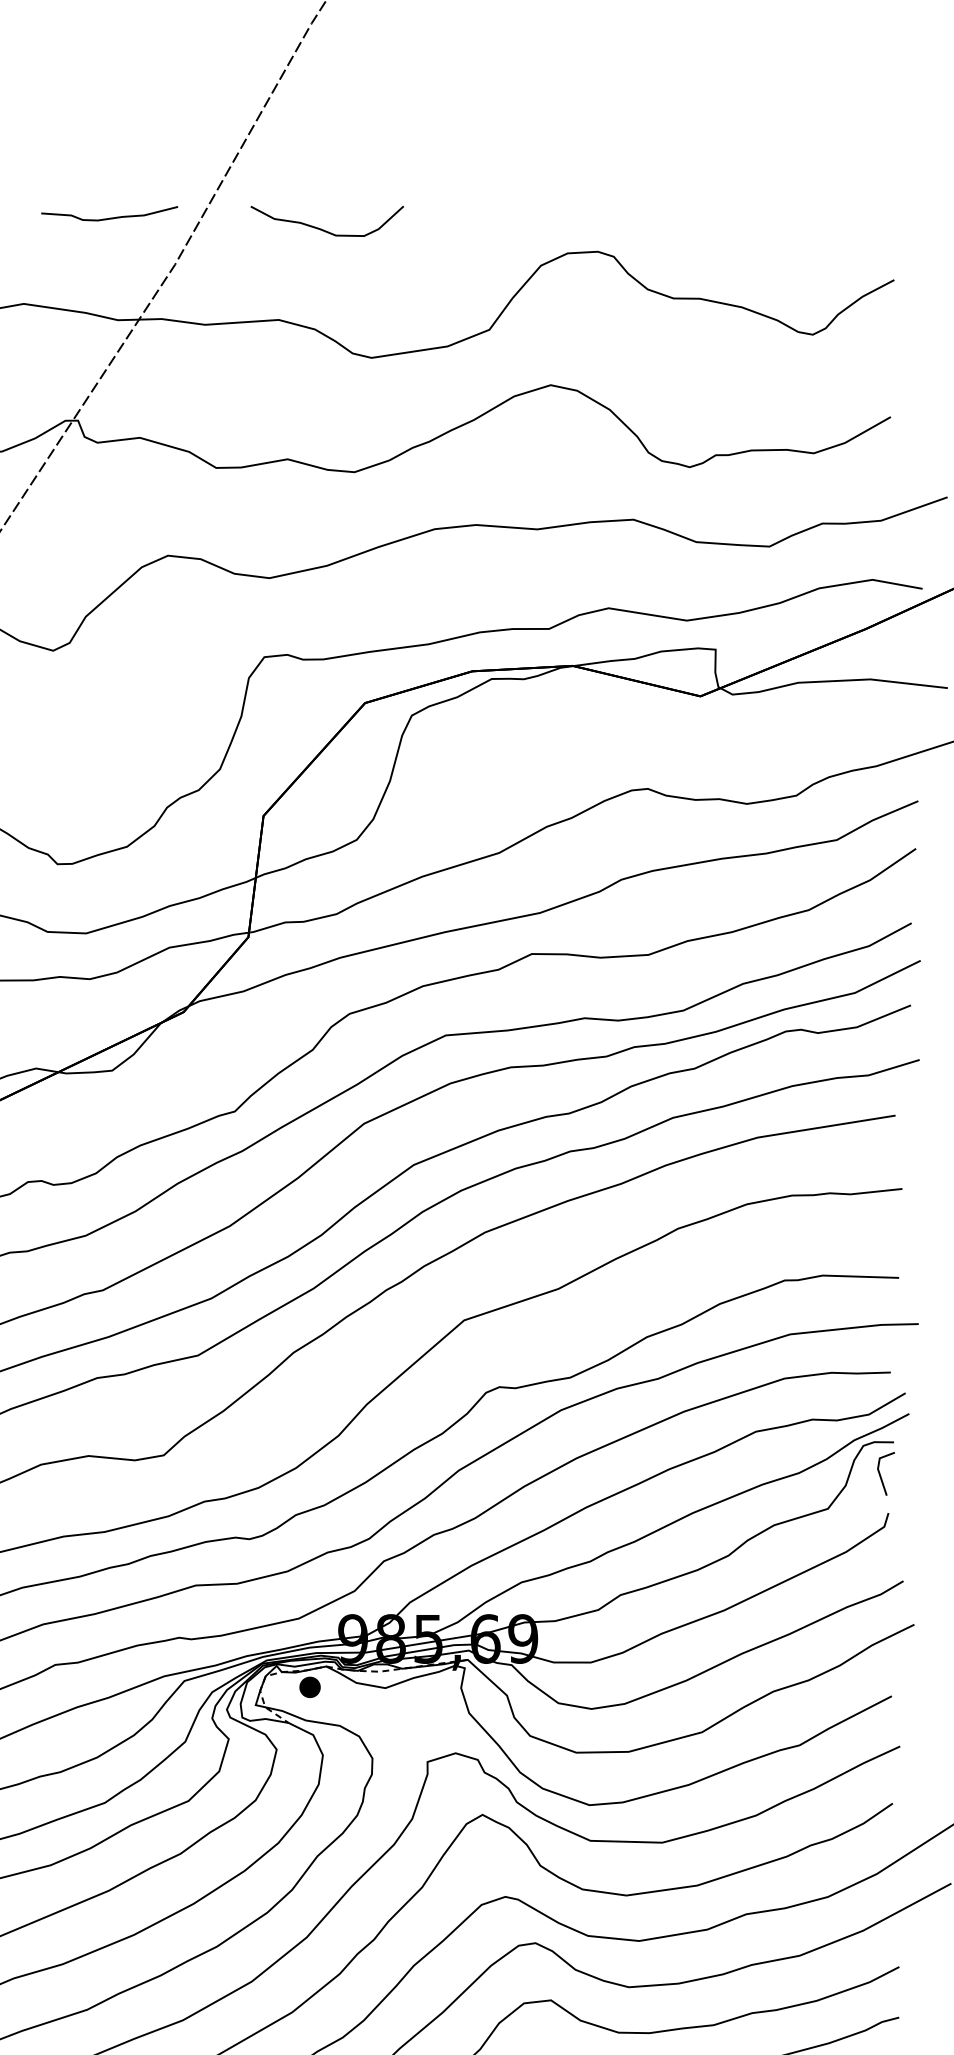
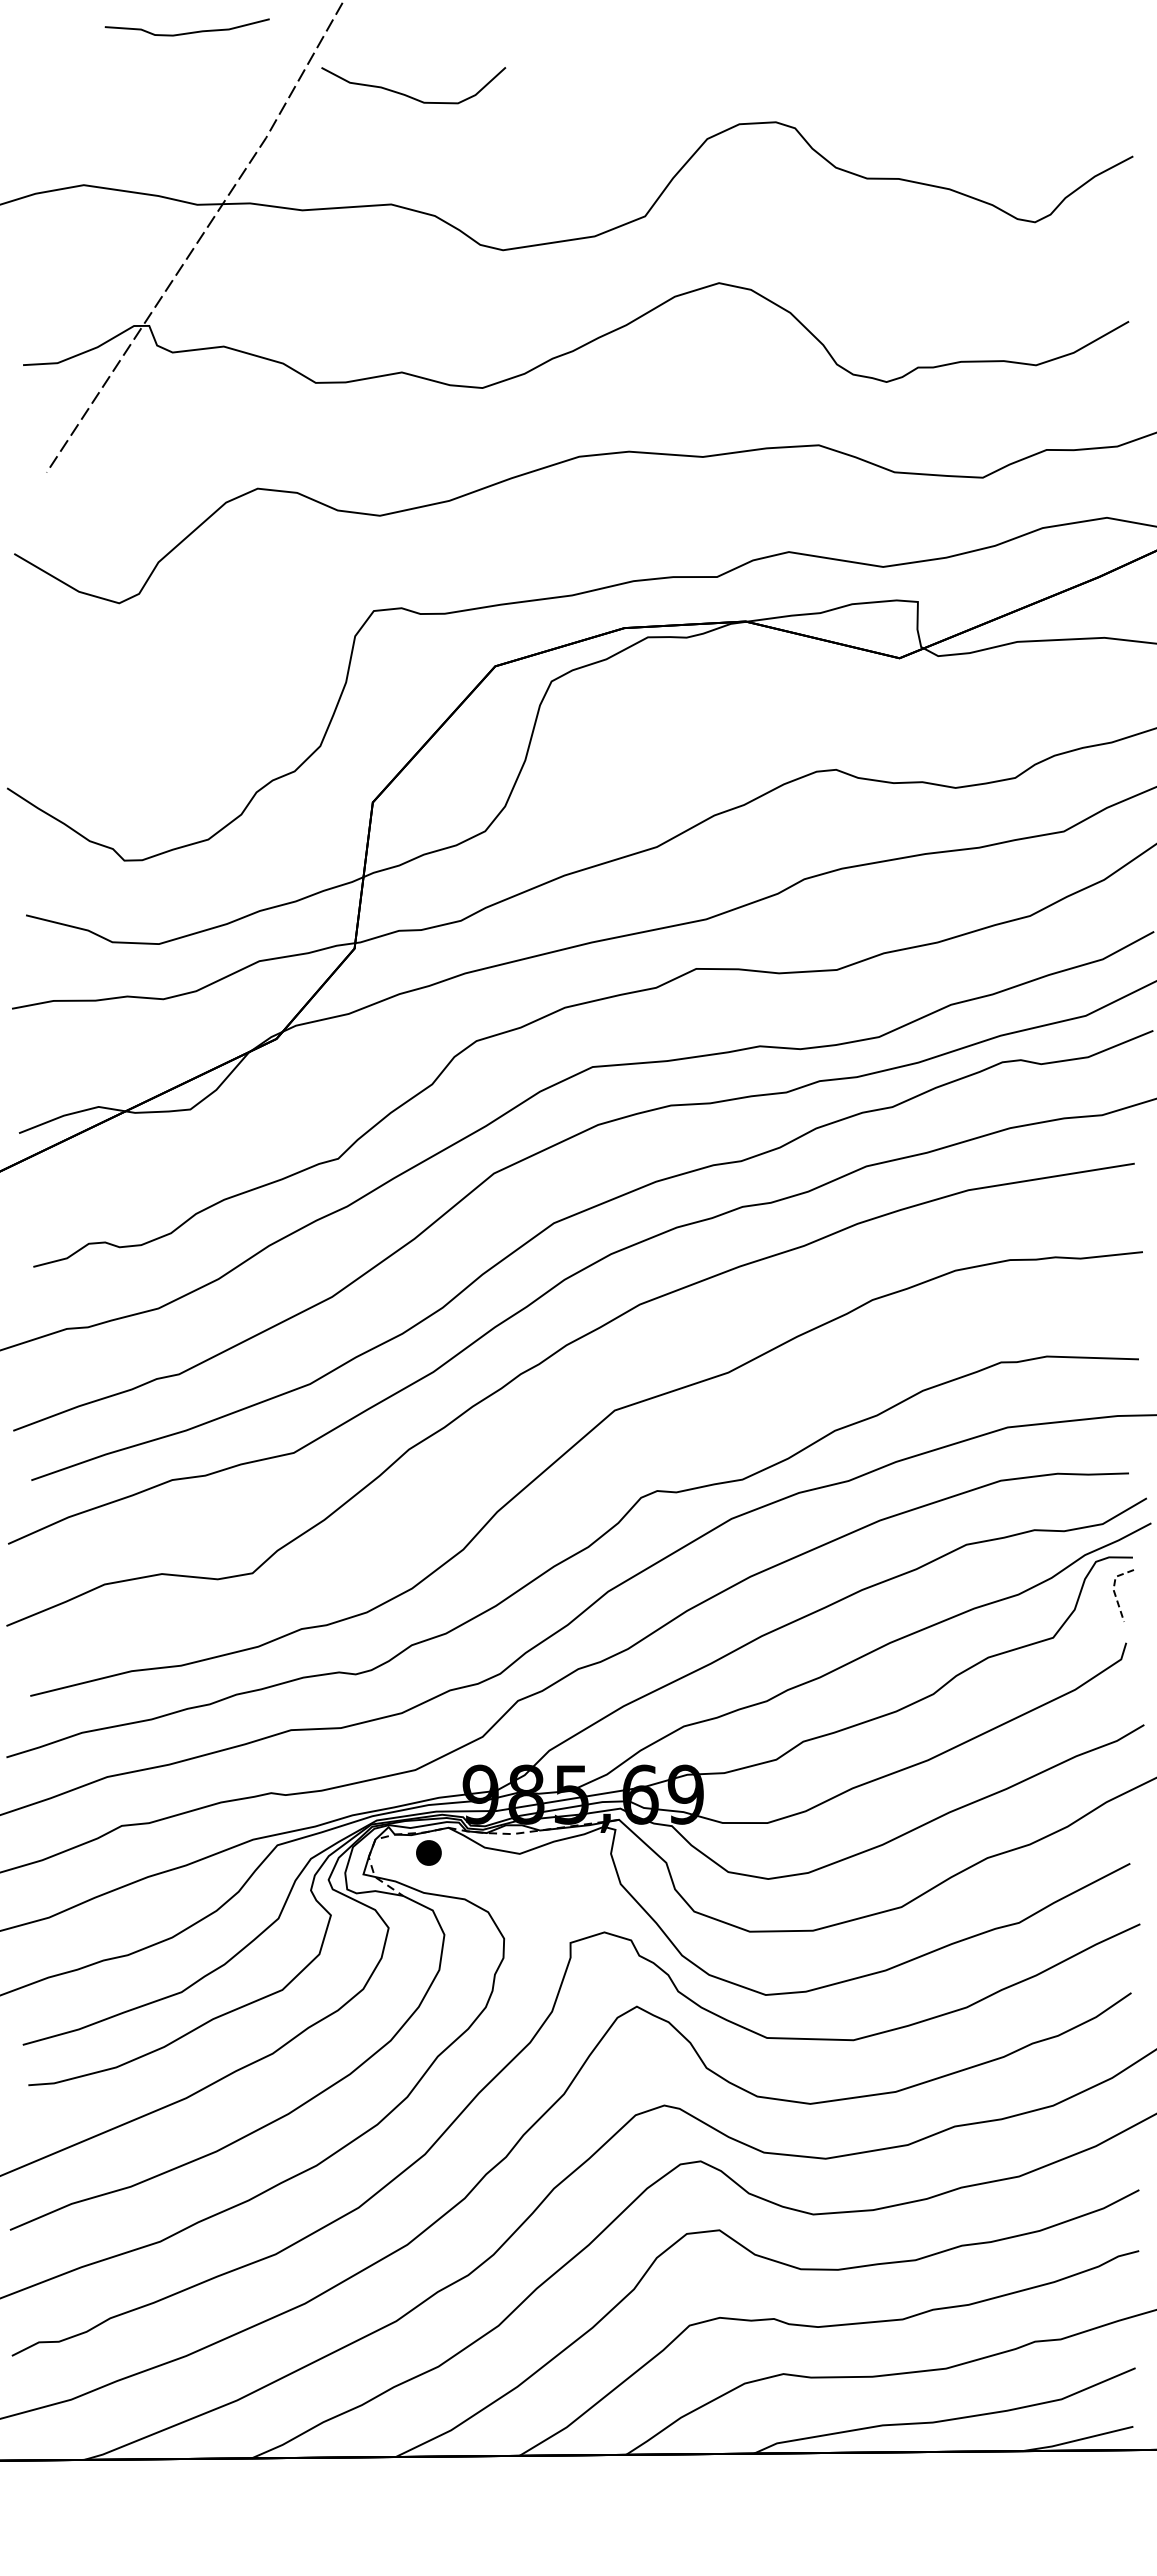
curve: (108, 217) -> (186, 32), moved
curve: (323, 229) -> (409, 95), moved
line: (877, 1468) -> (1113, 1589), solid -> dashed

